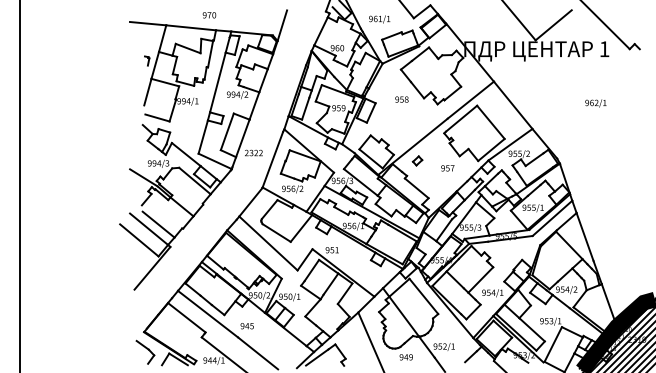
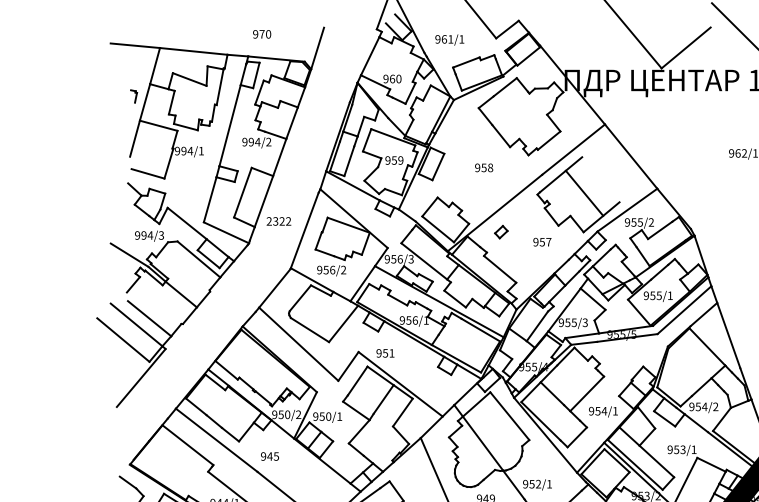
text: (209, 15) -> (262, 34), moved
text: (401, 99) -> (483, 167), moved
line: (490, 121) -> (584, 192), moved

